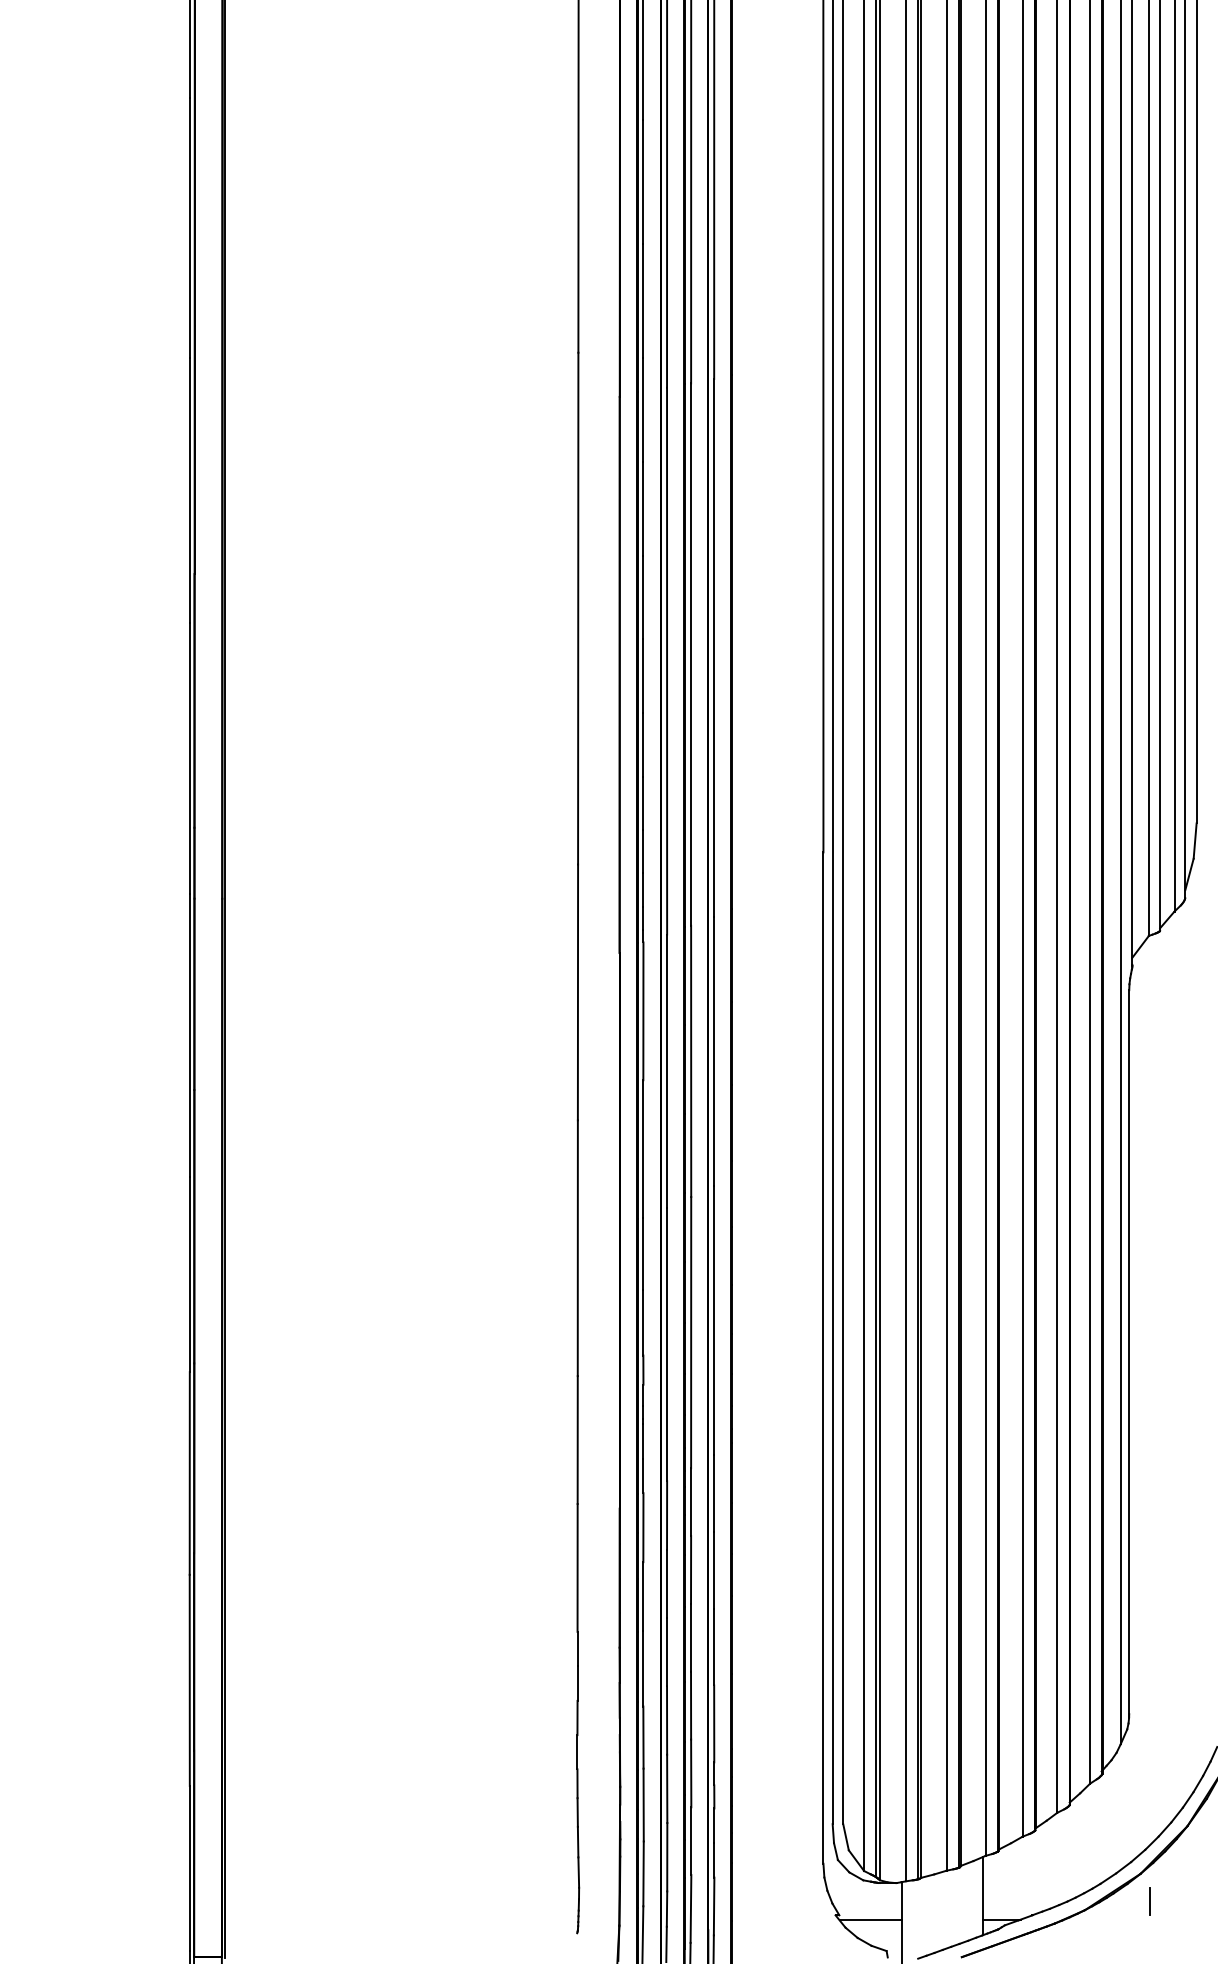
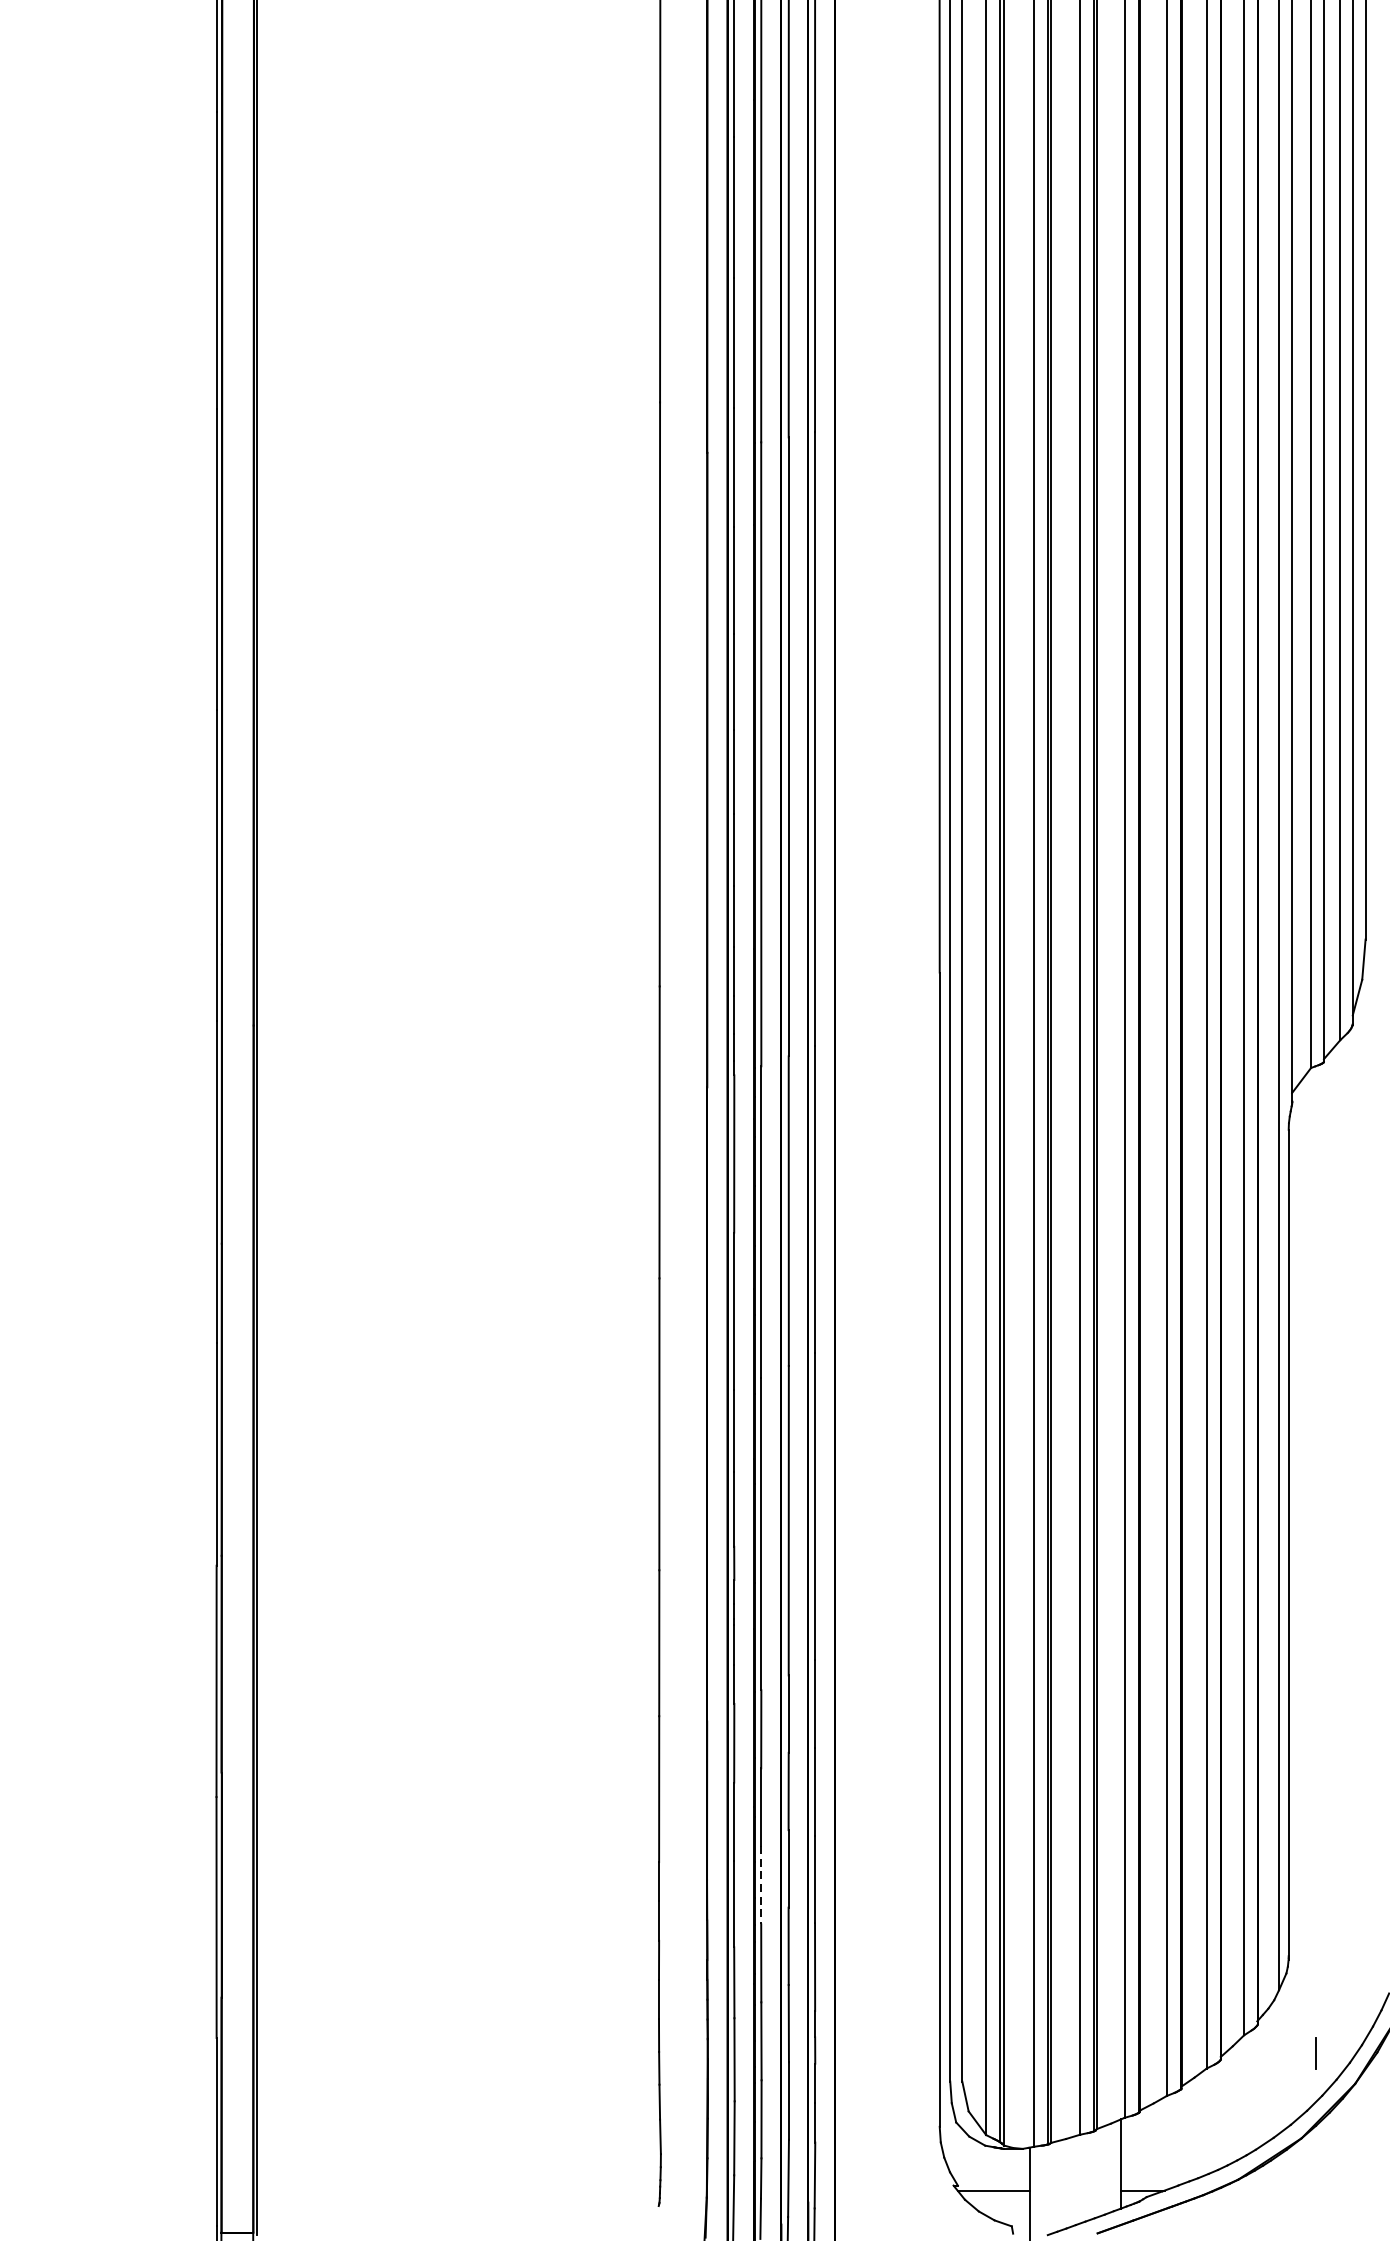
line: (667, 1652) -> (761, 1885), solid -> dashed
line: (1149, 1901) -> (1315, 2053), moved

